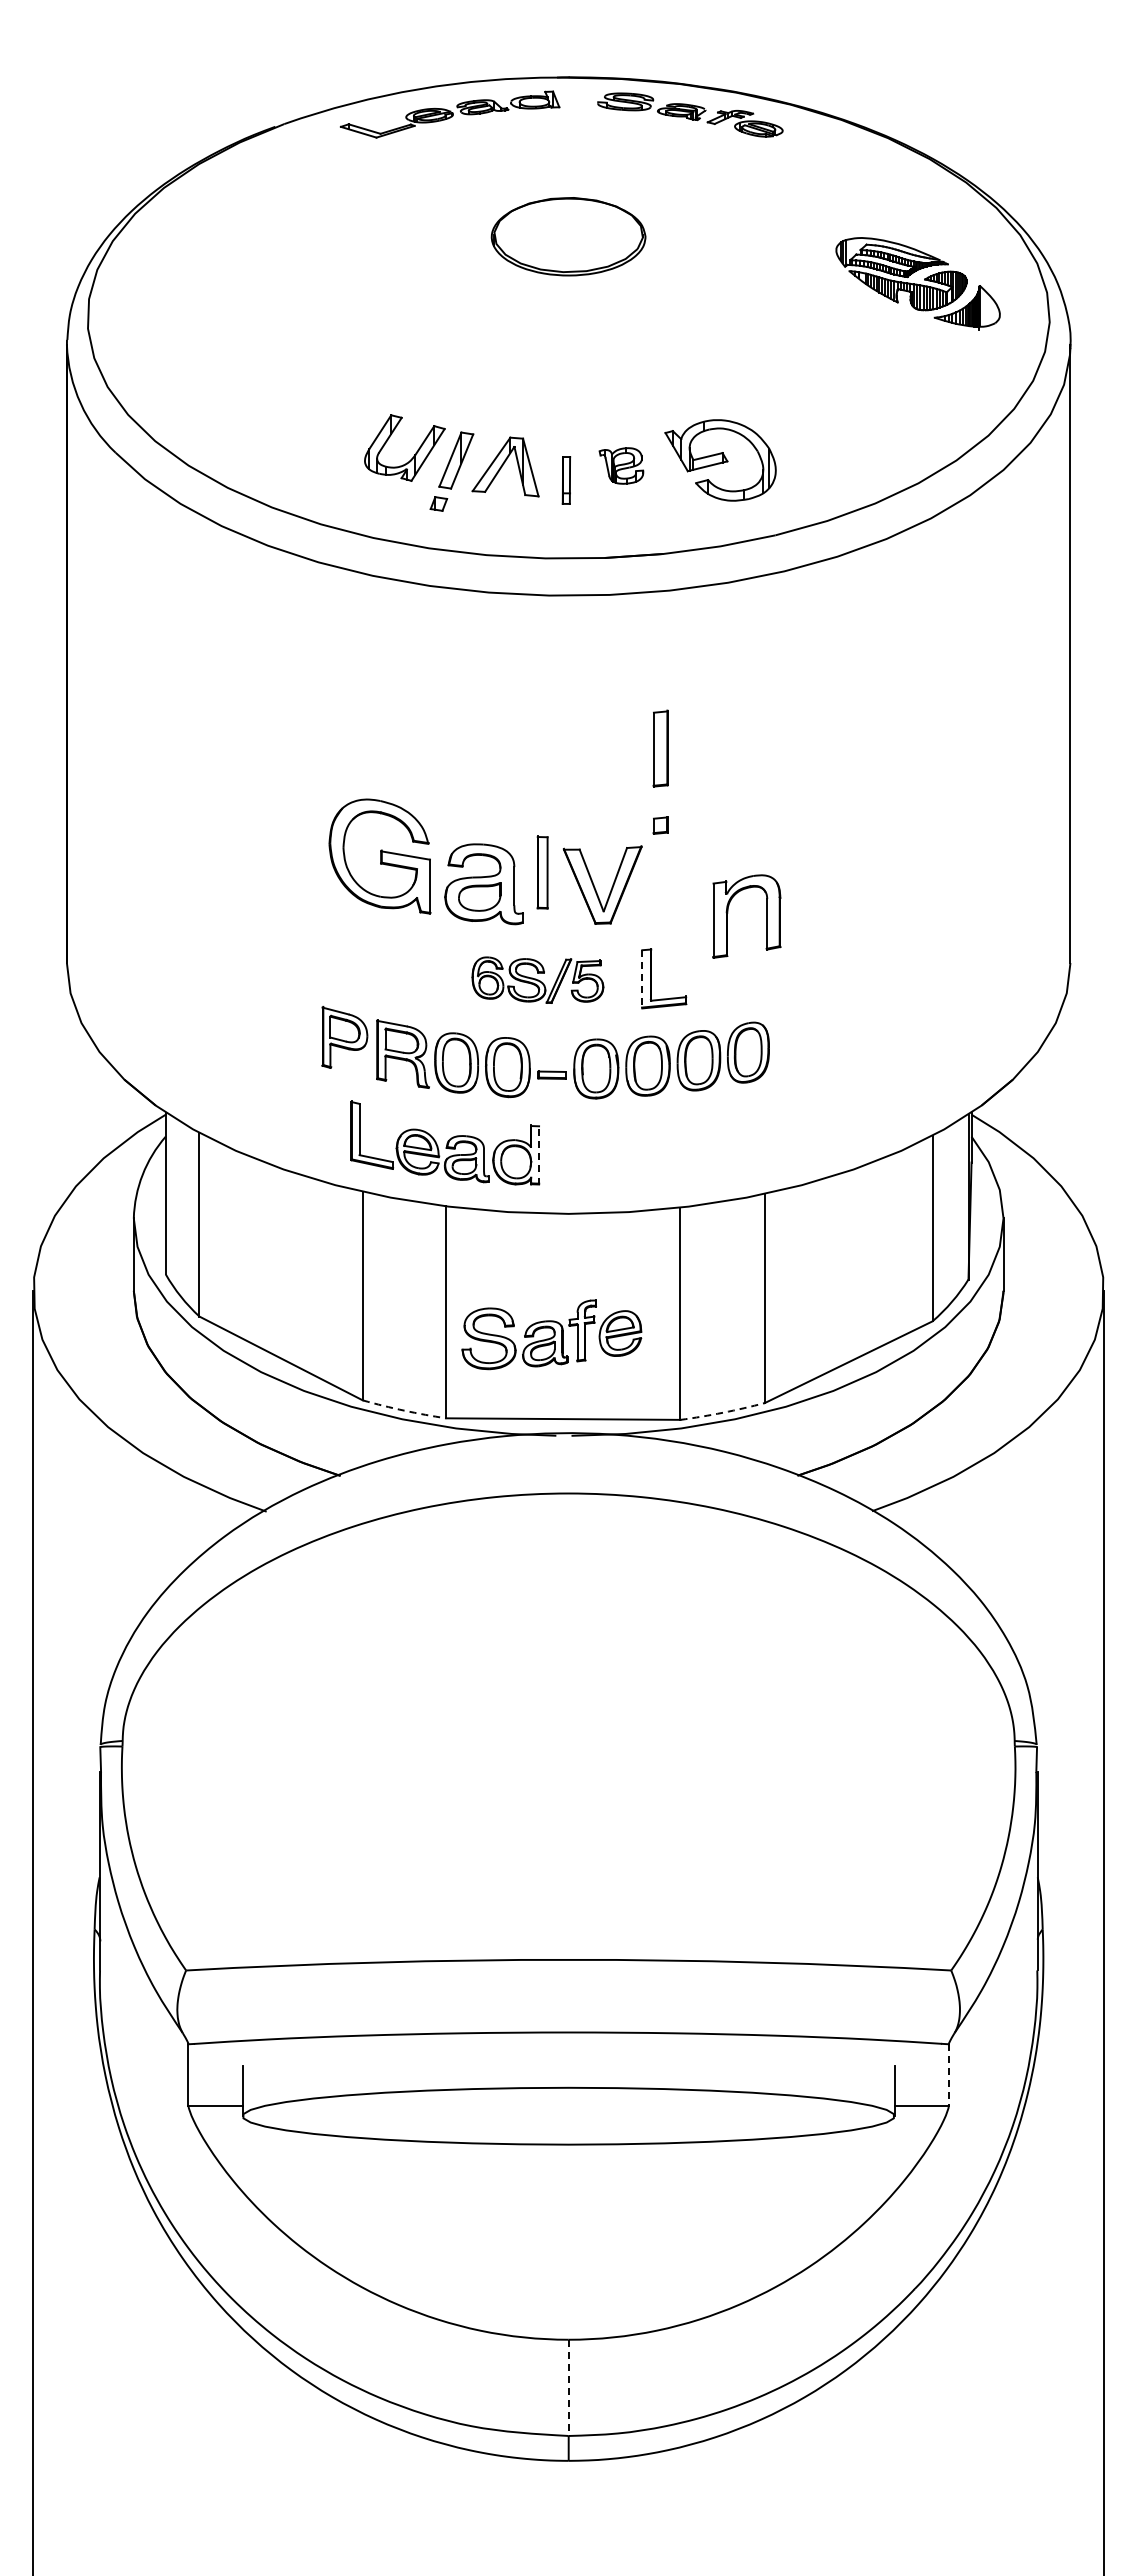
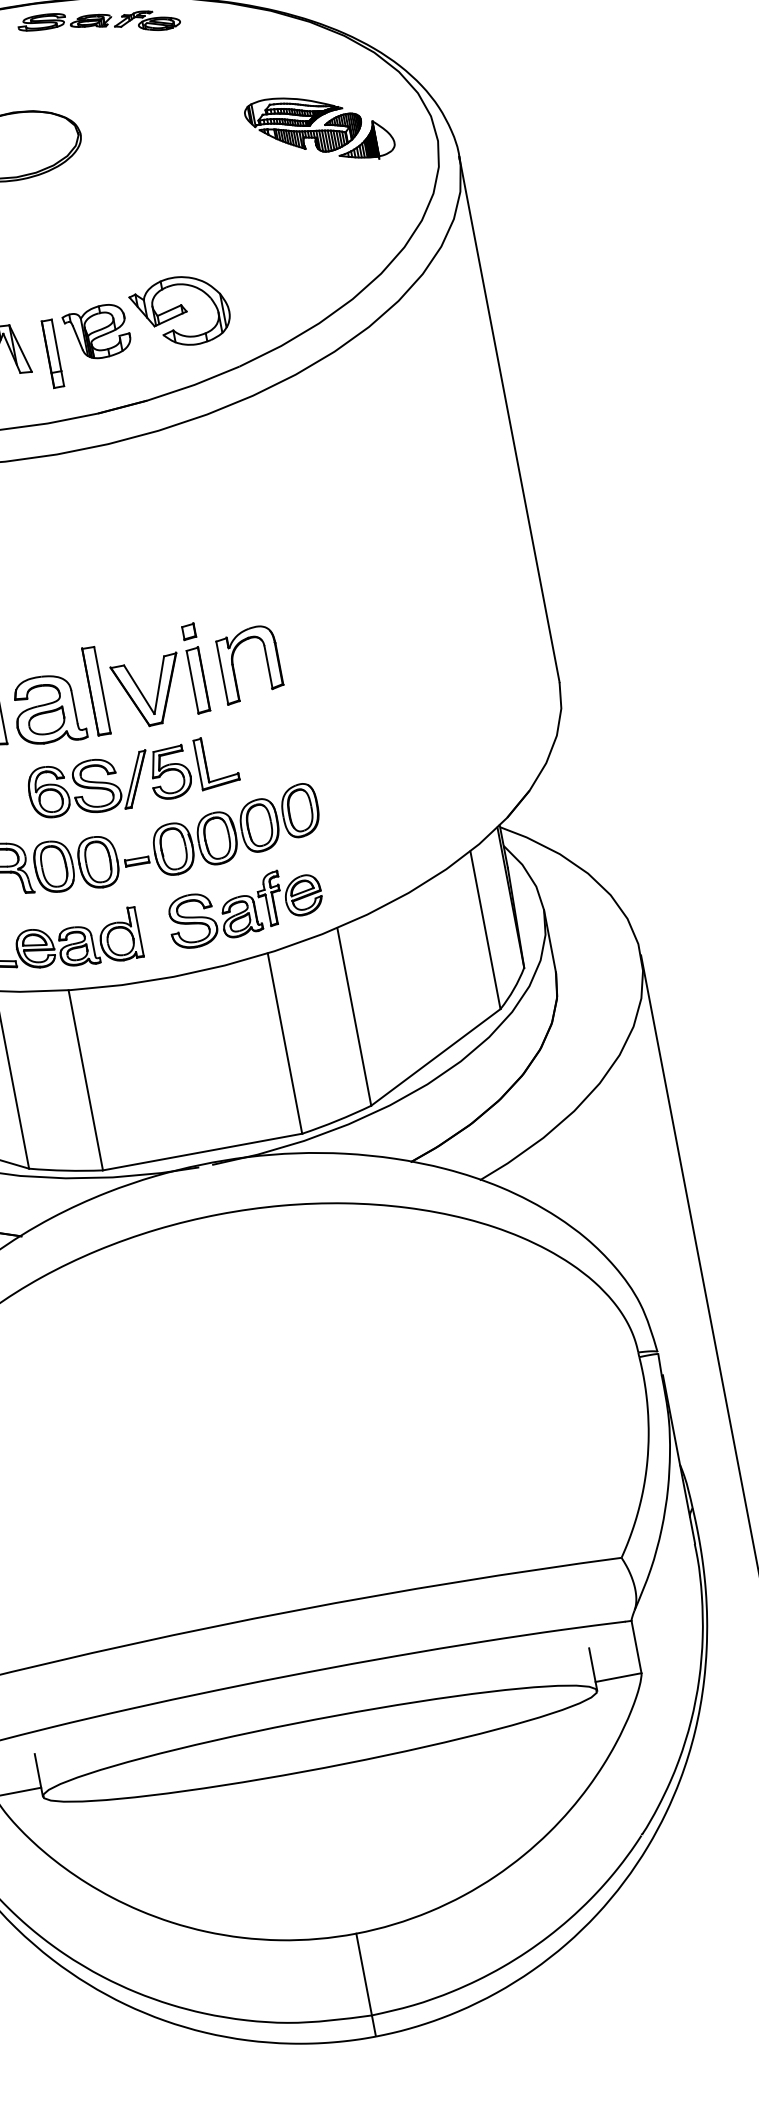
part: (621, 465) -> (97, 332), size x1.67
part: (566, 480) -> (53, 353), size x1.67
part: (660, 748) -> (198, 680), moved
part: (542, 872) -> (96, 690), size x1.43
part: (728, 913) -> (233, 664), moved
part: (537, 979) -> (109, 782), size x1.43
line: (642, 979) -> (198, 765), dashed -> solid
line: (539, 1154) -> (139, 931), dashed -> solid
part: (551, 1334) -> (244, 907), moved
arc: (404, 1410) -> (66, 1170), dashed -> solid
arc: (722, 1412) -> (336, 1120), dashed -> solid
line: (948, 2075) -> (636, 1647), dashed -> solid
line: (568, 2388) -> (364, 1975), dashed -> solid

